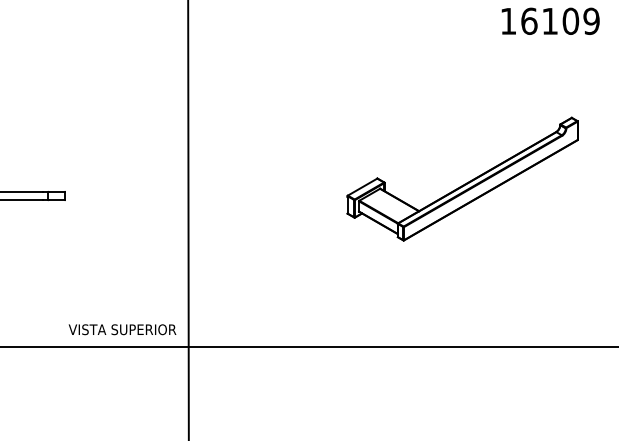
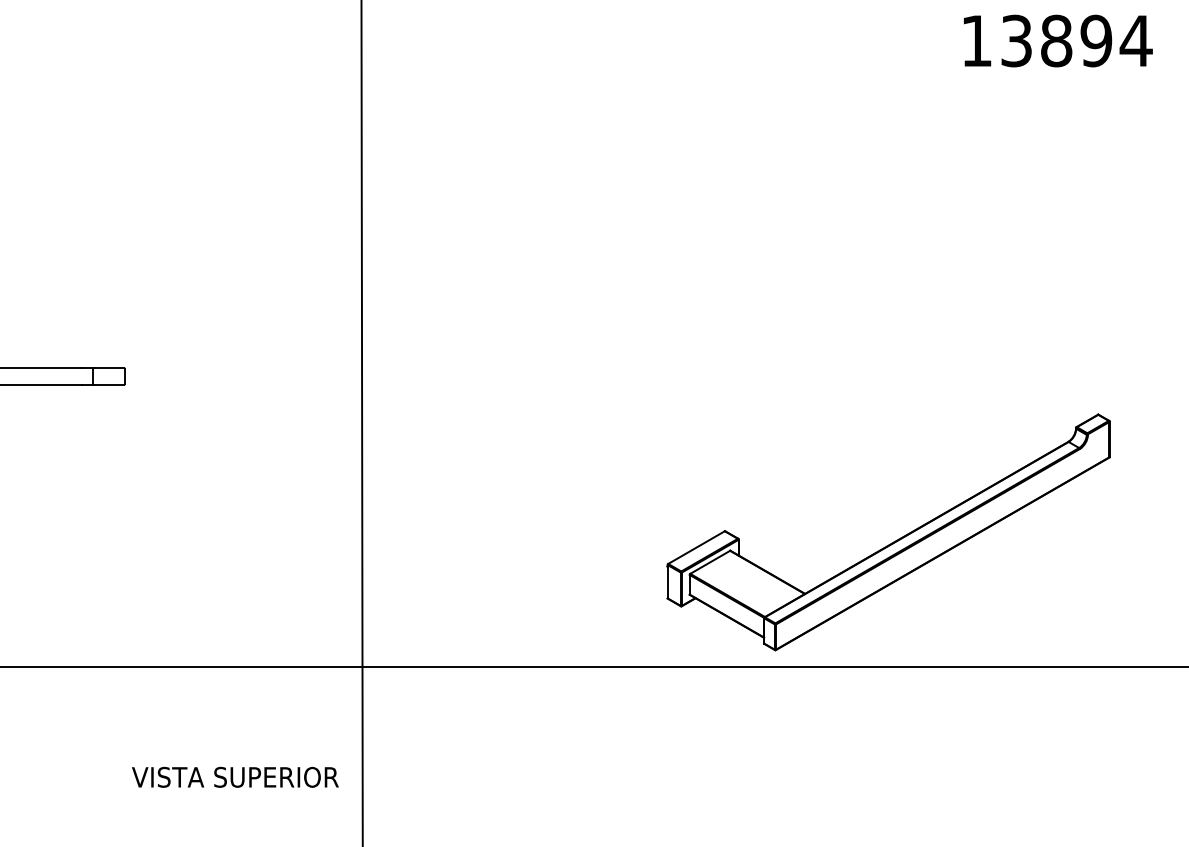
text: (560, 20) -> (1076, 39), 16109 -> 13894
part: (462, 178) -> (888, 531), moved
text: (122, 329) -> (235, 776), moved

